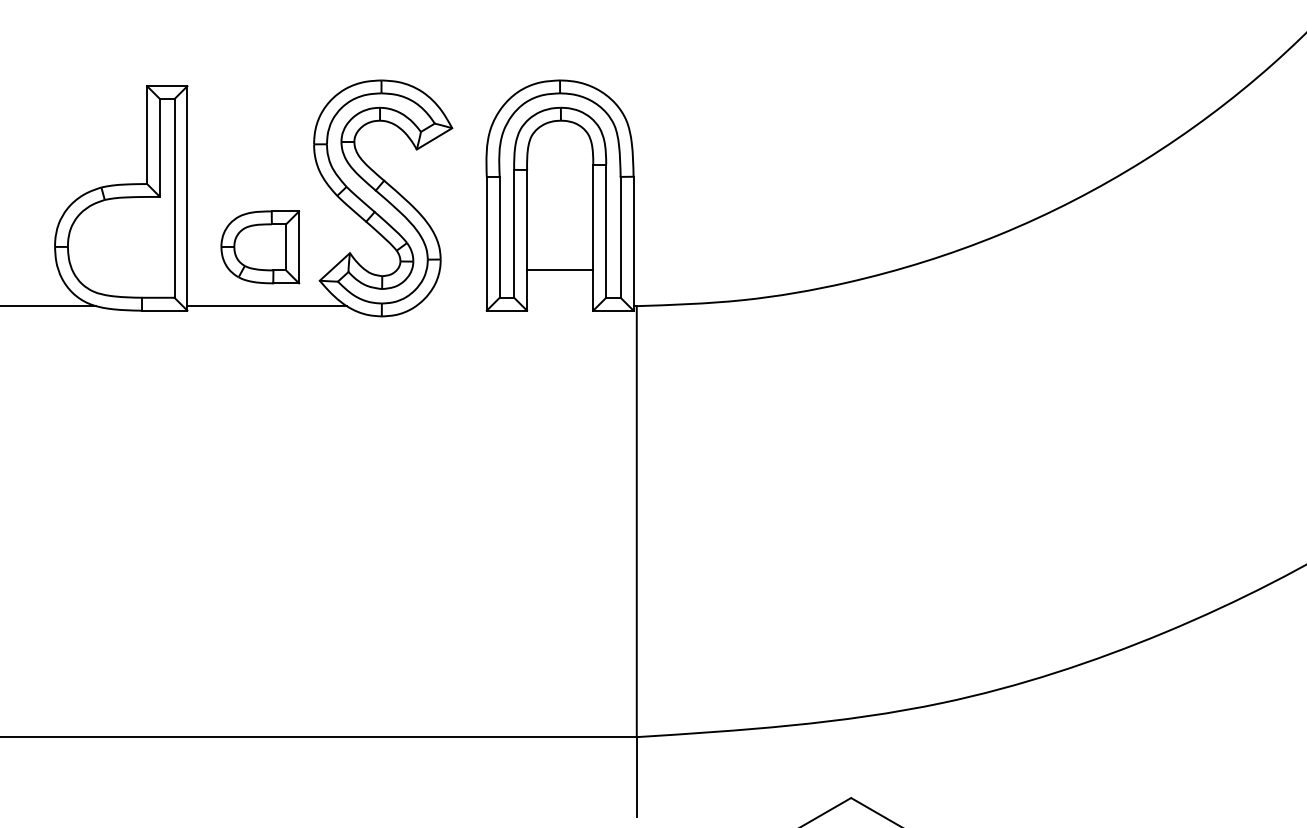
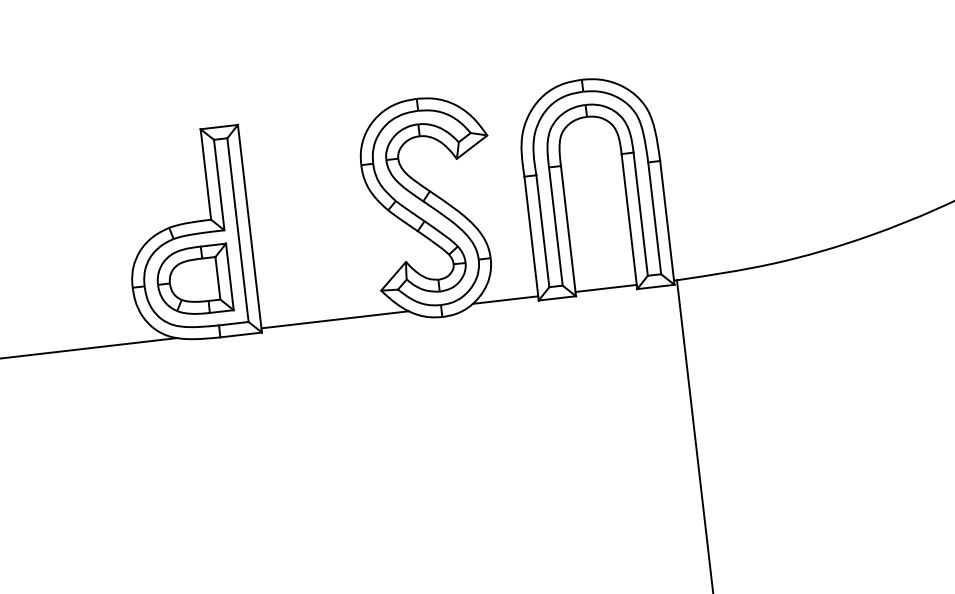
part: (260, 247) -> (194, 281), moved
line: (560, 270) -> (606, 288), moved
line: (451, 306) -> (505, 300), added

